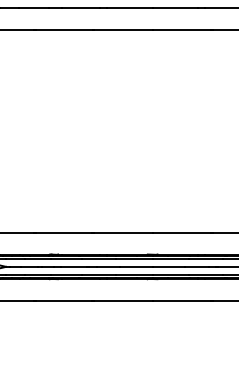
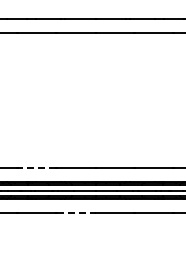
line: (64, 233) -> (37, 168), solid -> dashed
line: (123, 300) -> (76, 212), solid -> dashed

